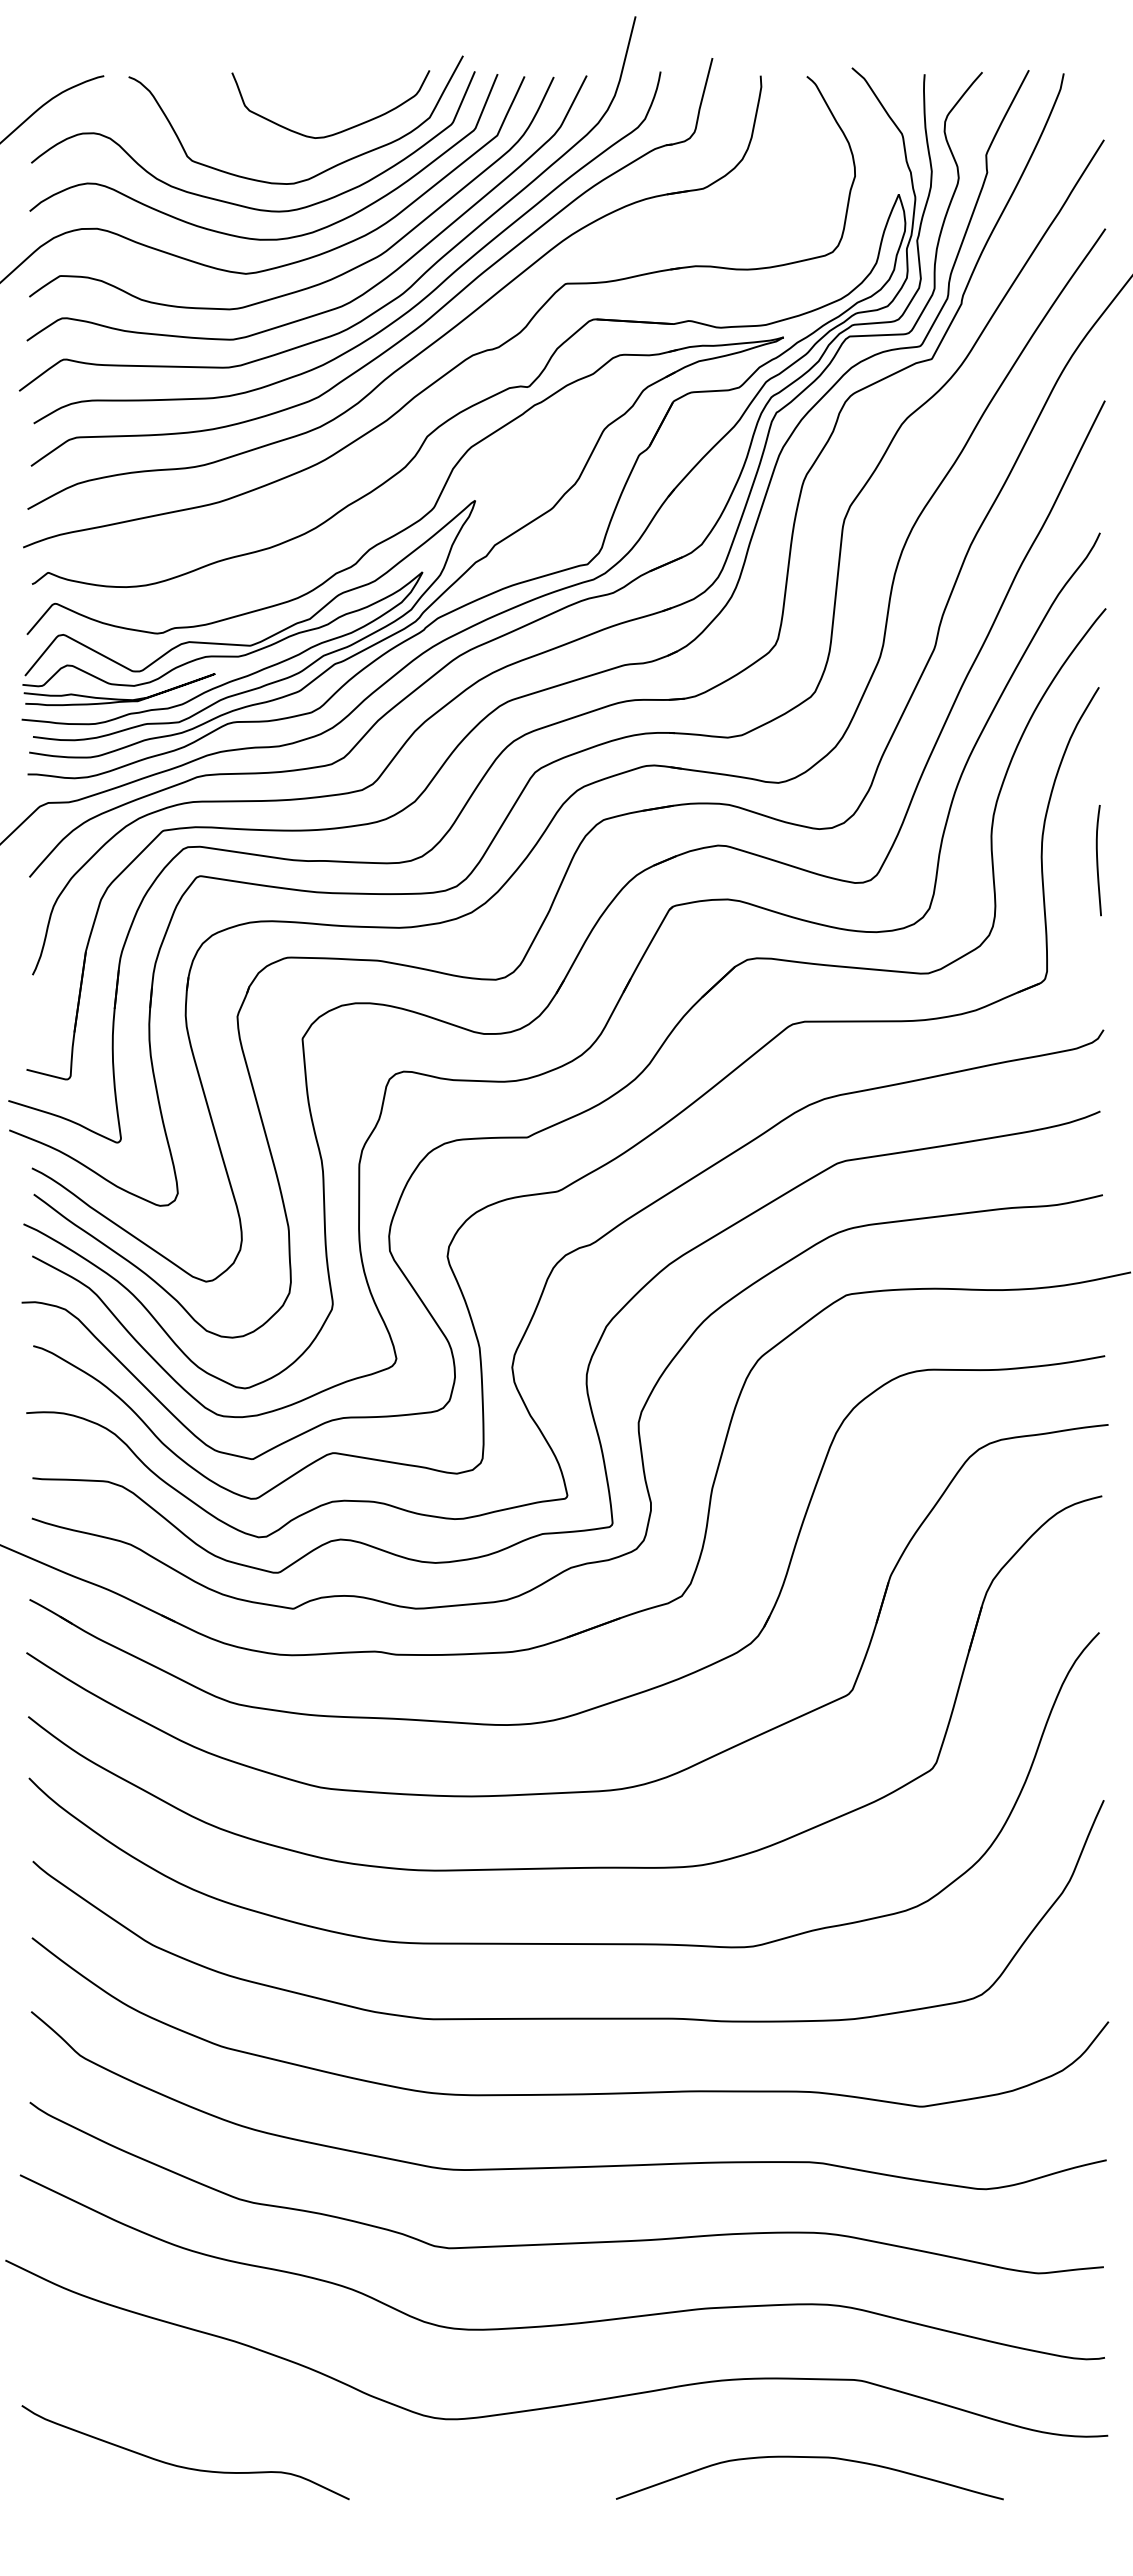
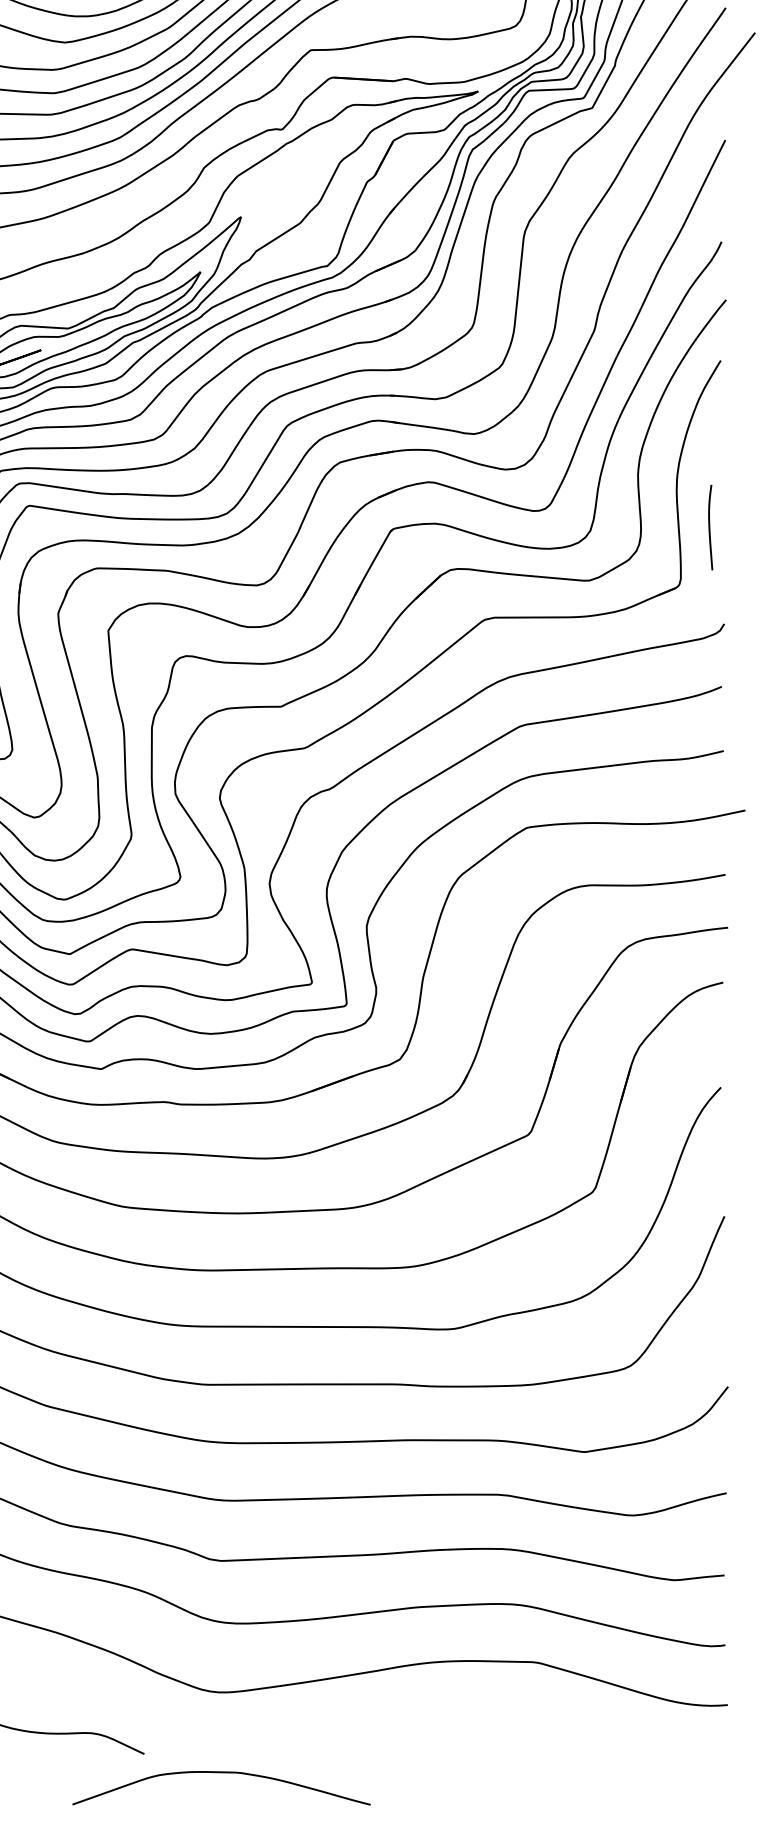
curve: (1098, 860) -> (710, 527), moved
curve: (810, 2458) -> (222, 1773), moved

